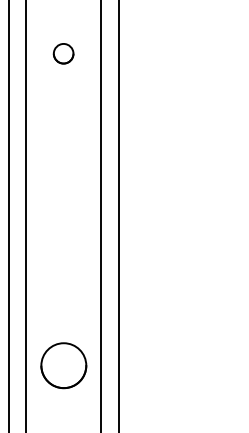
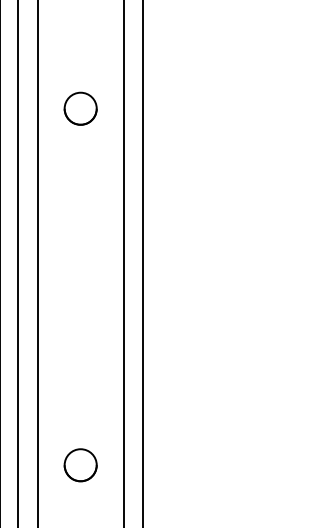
circle: (63, 53) -> (80, 108), size x1.43
circle: (63, 366) -> (80, 465), size x0.62

